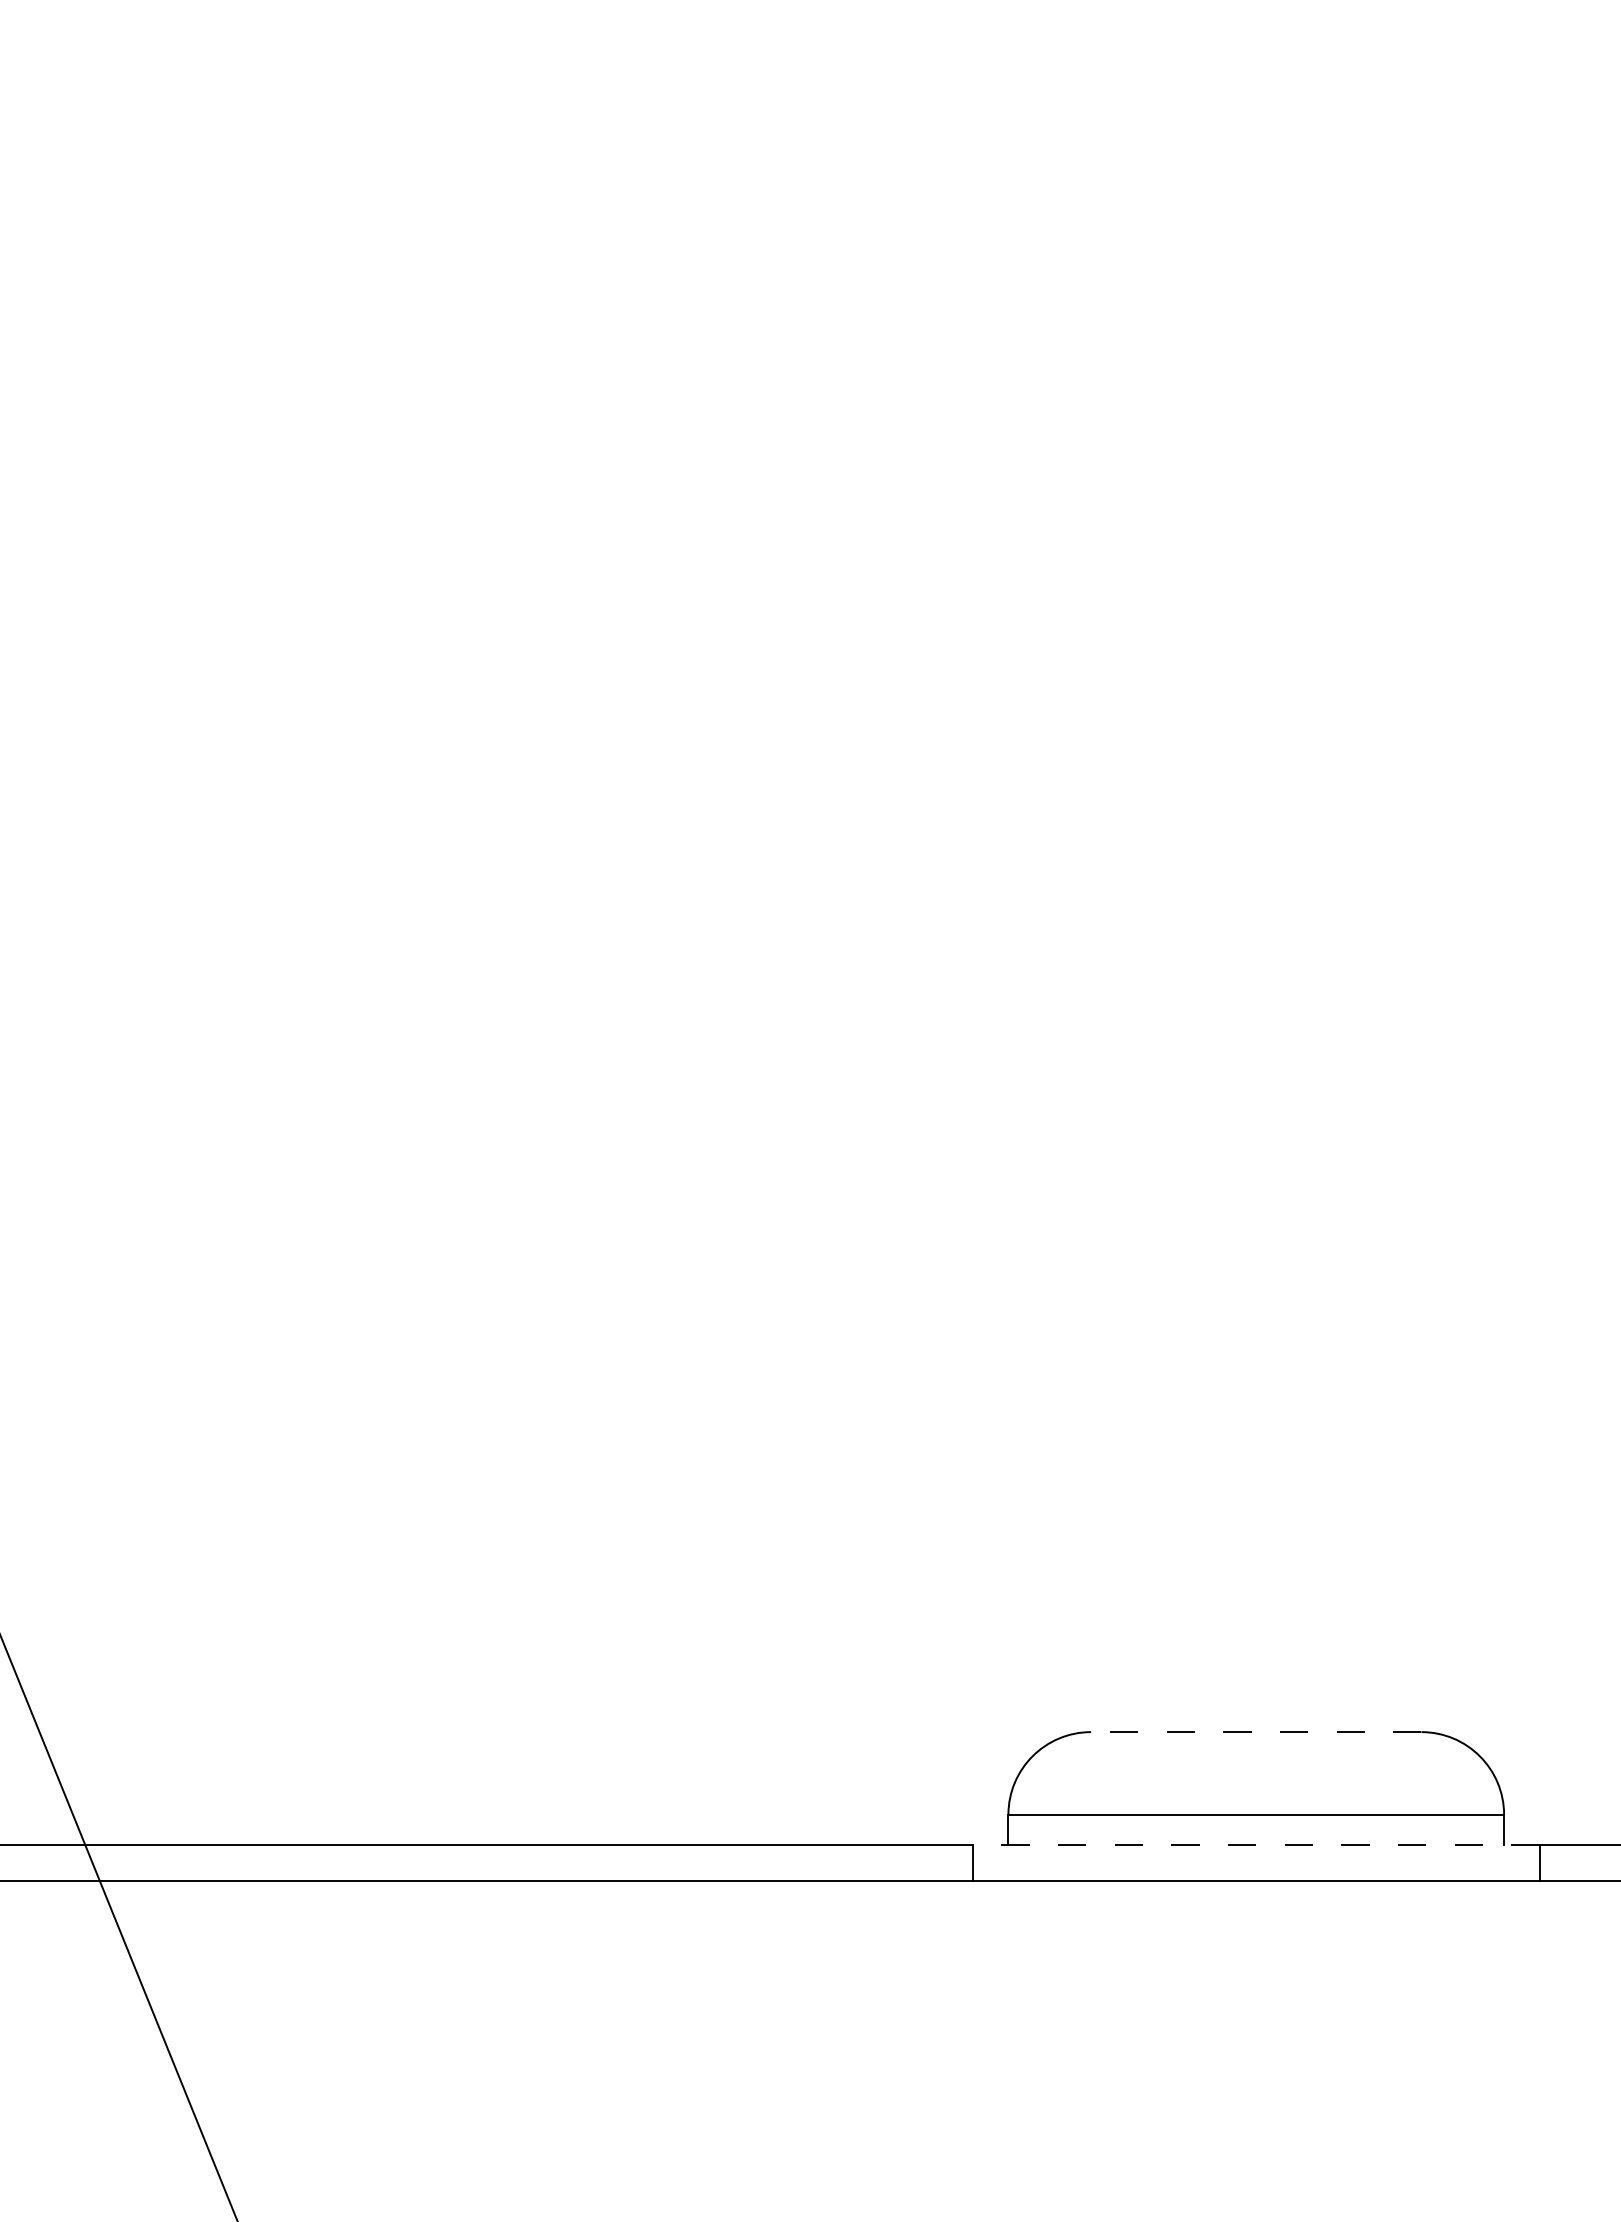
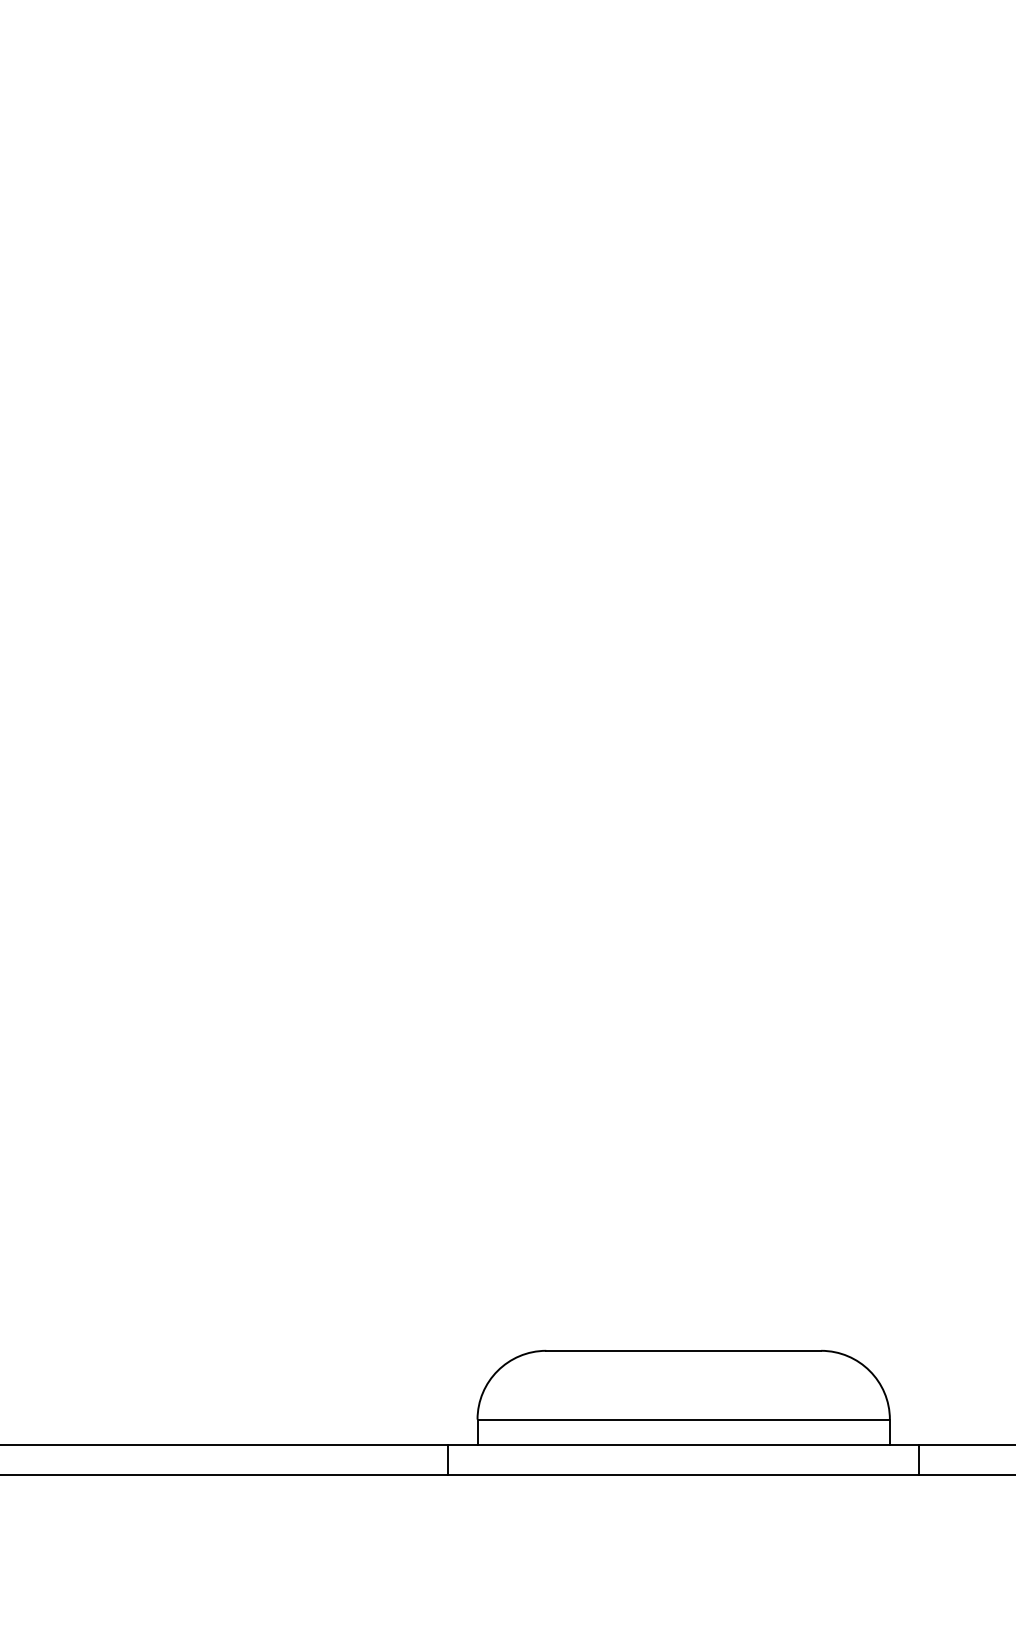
line: (1255, 1732) -> (683, 1351), dashed -> solid
line: (1255, 1845) -> (683, 1445), dashed -> solid

